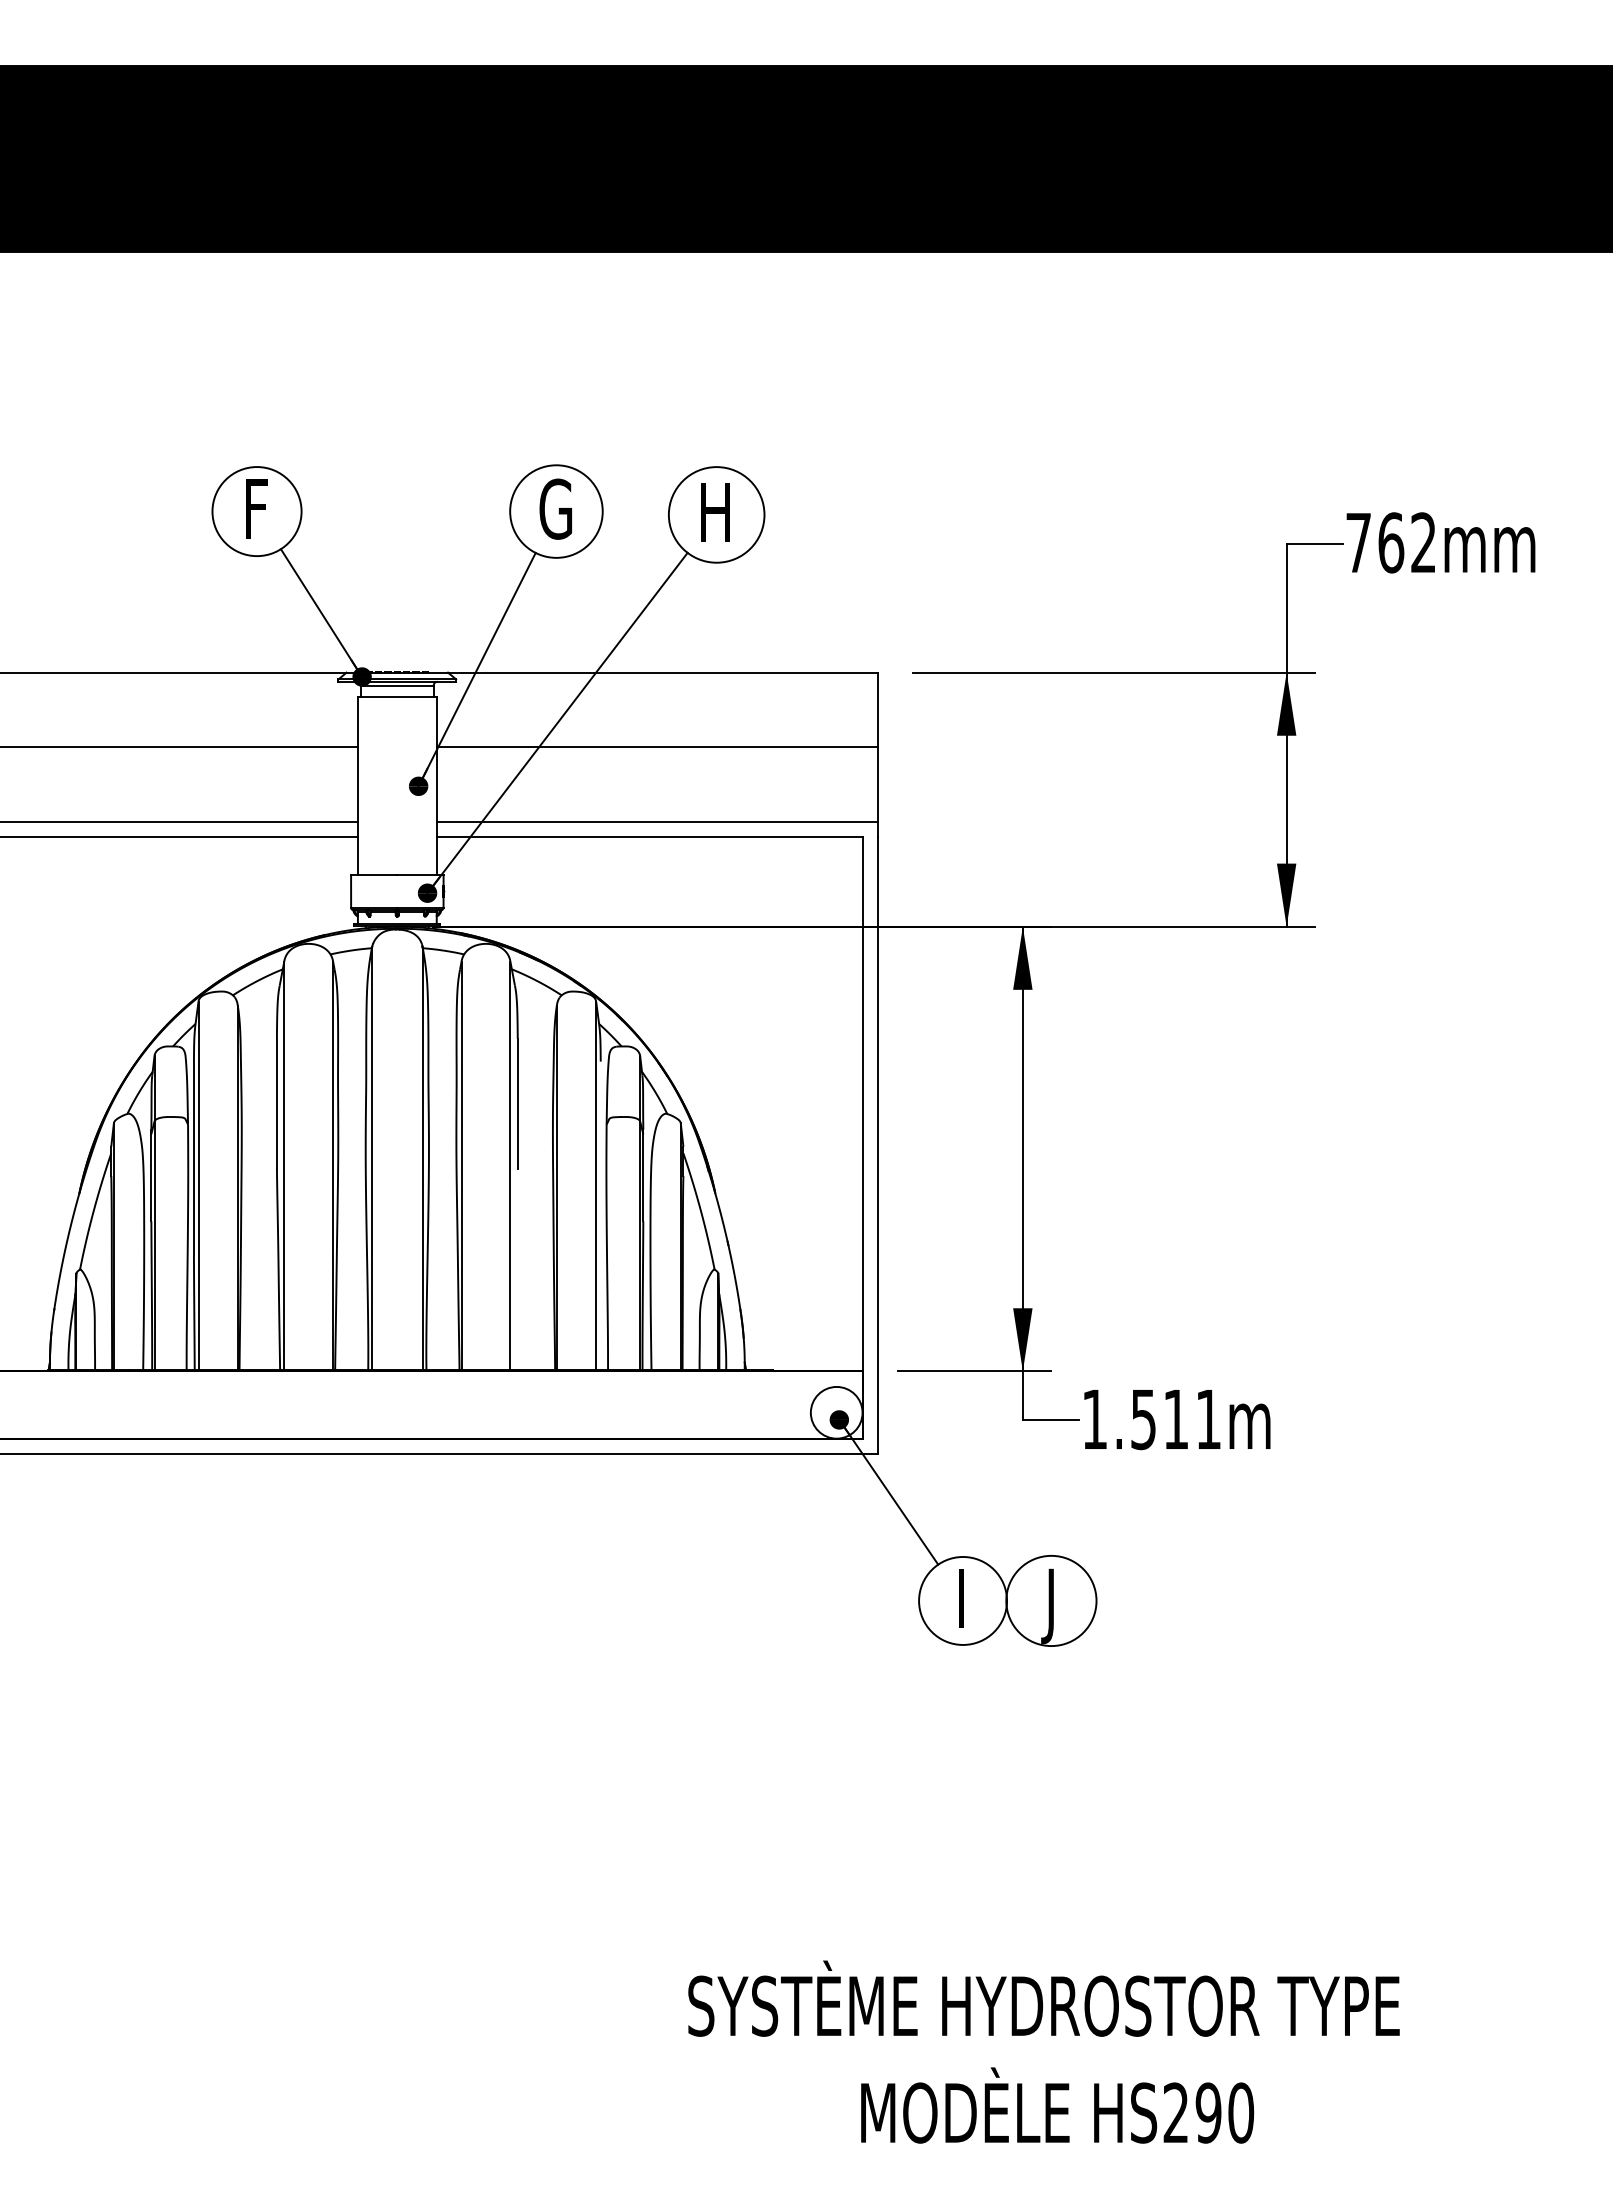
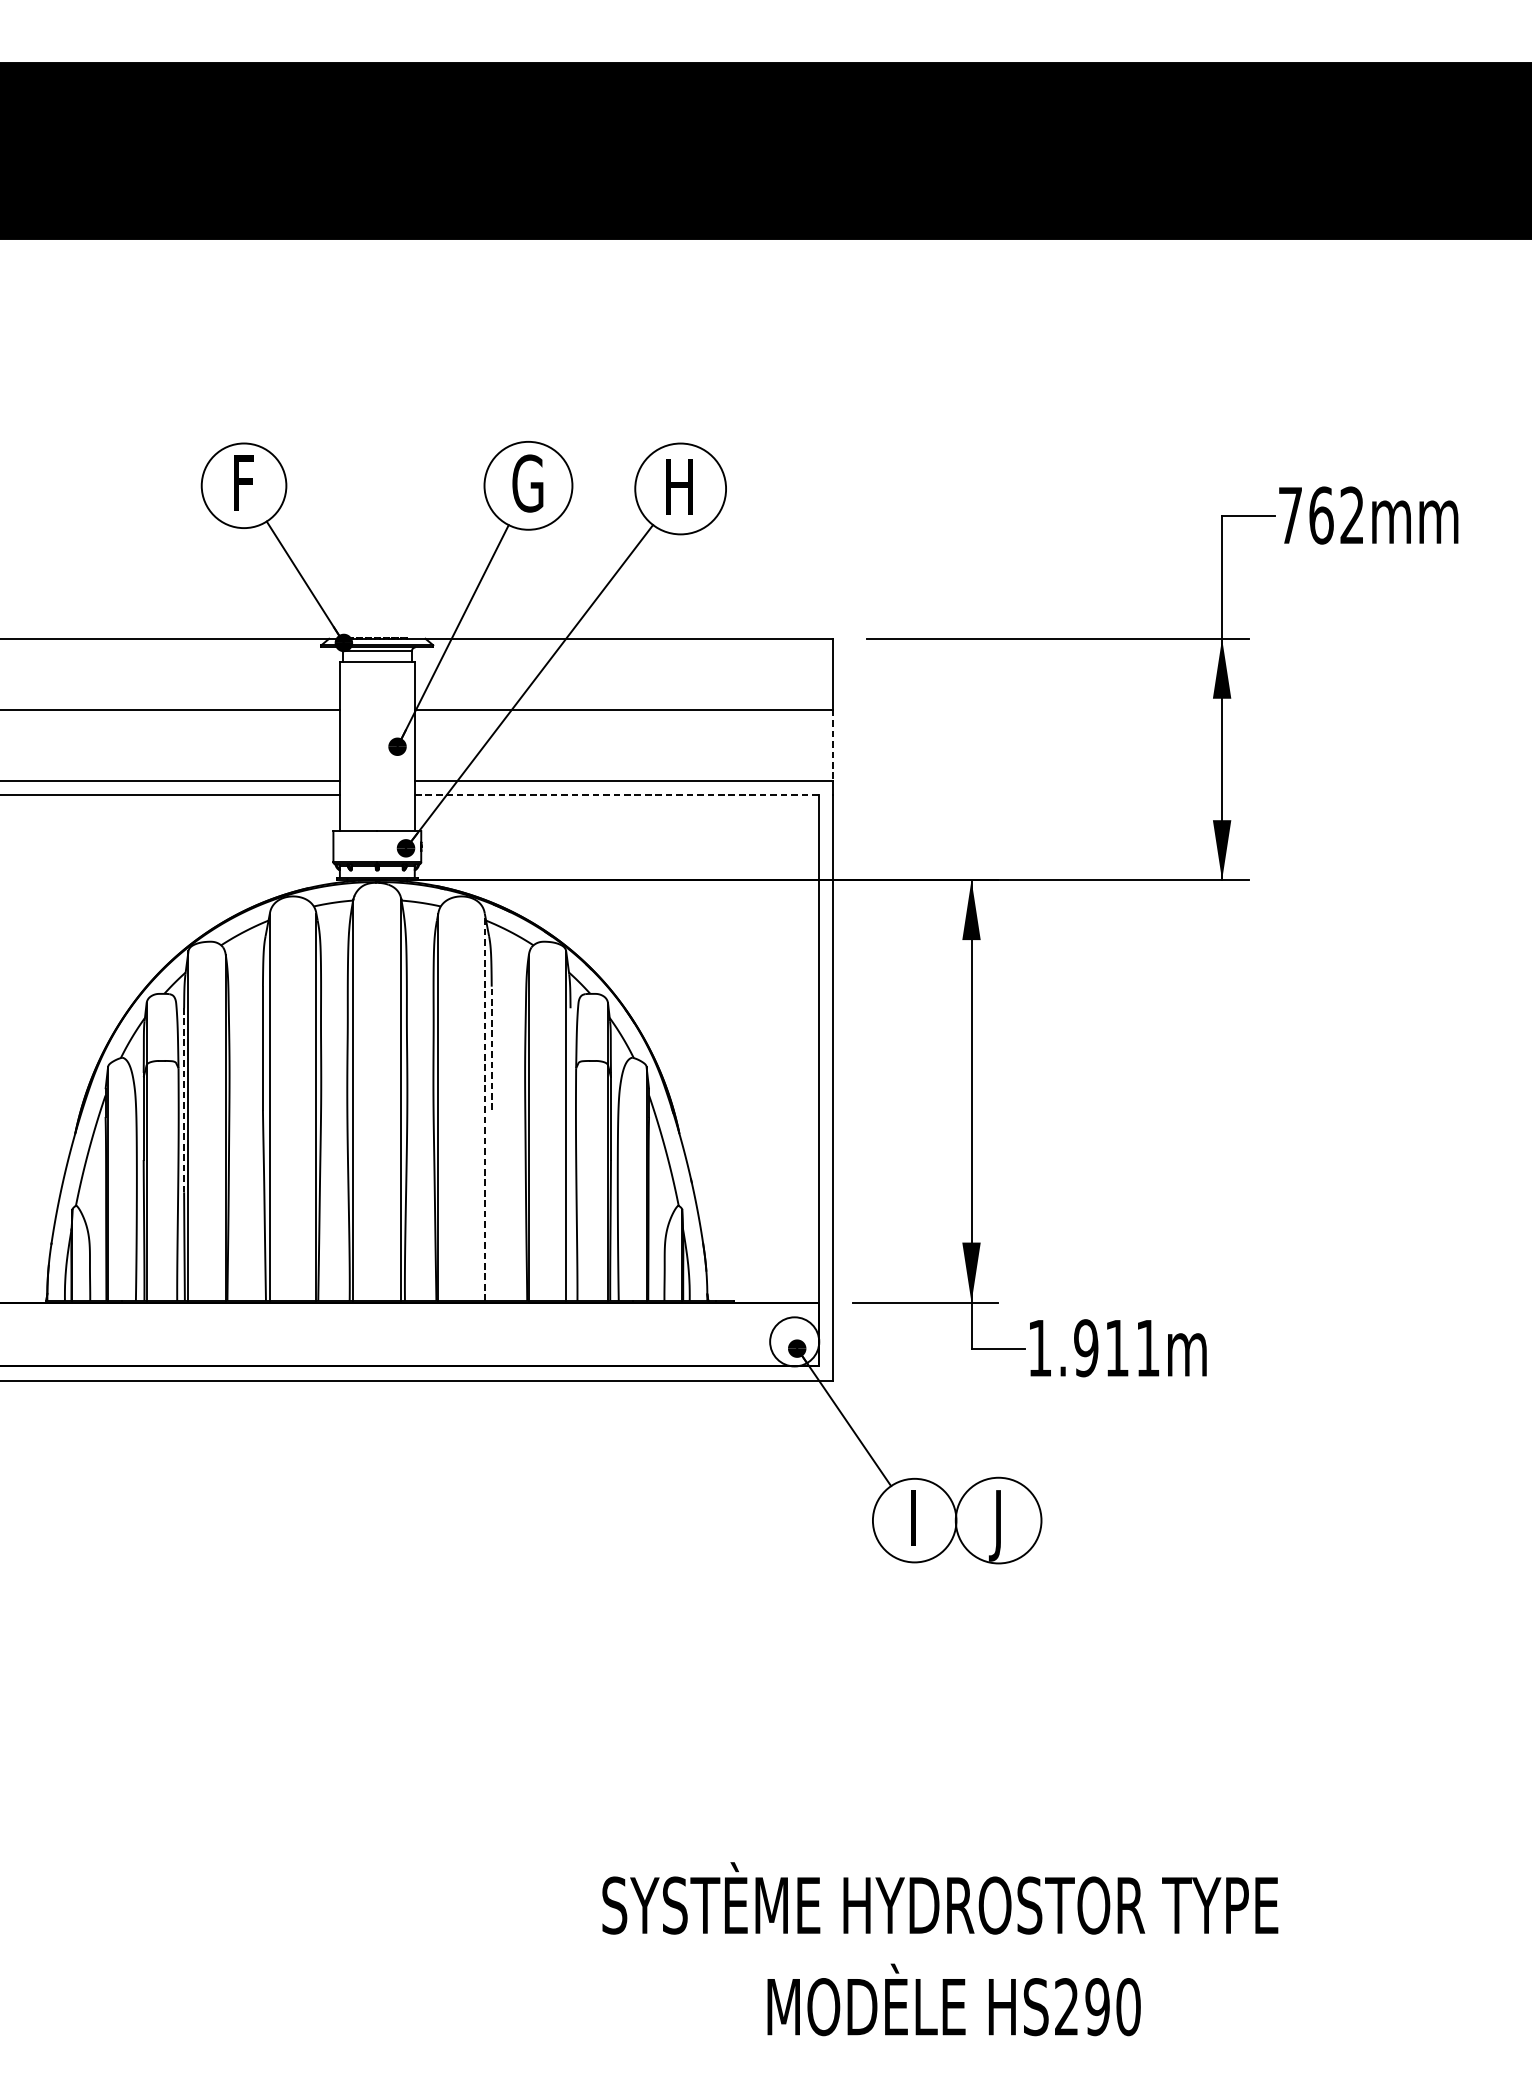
line: (877, 785) -> (833, 746), solid -> dashed
line: (649, 837) -> (616, 795), solid -> dashed
line: (517, 1103) -> (491, 1048), solid -> dashed
line: (193, 1158) -> (183, 1100), solid -> dashed
line: (510, 1165) -> (484, 1106), solid -> dashed
text: (1143, 1418) -> (1086, 1347), 1.511m -> 1.911m
text: (1043, 1998) -> (939, 1898), moved
text: (1057, 2105) -> (954, 1999), moved

